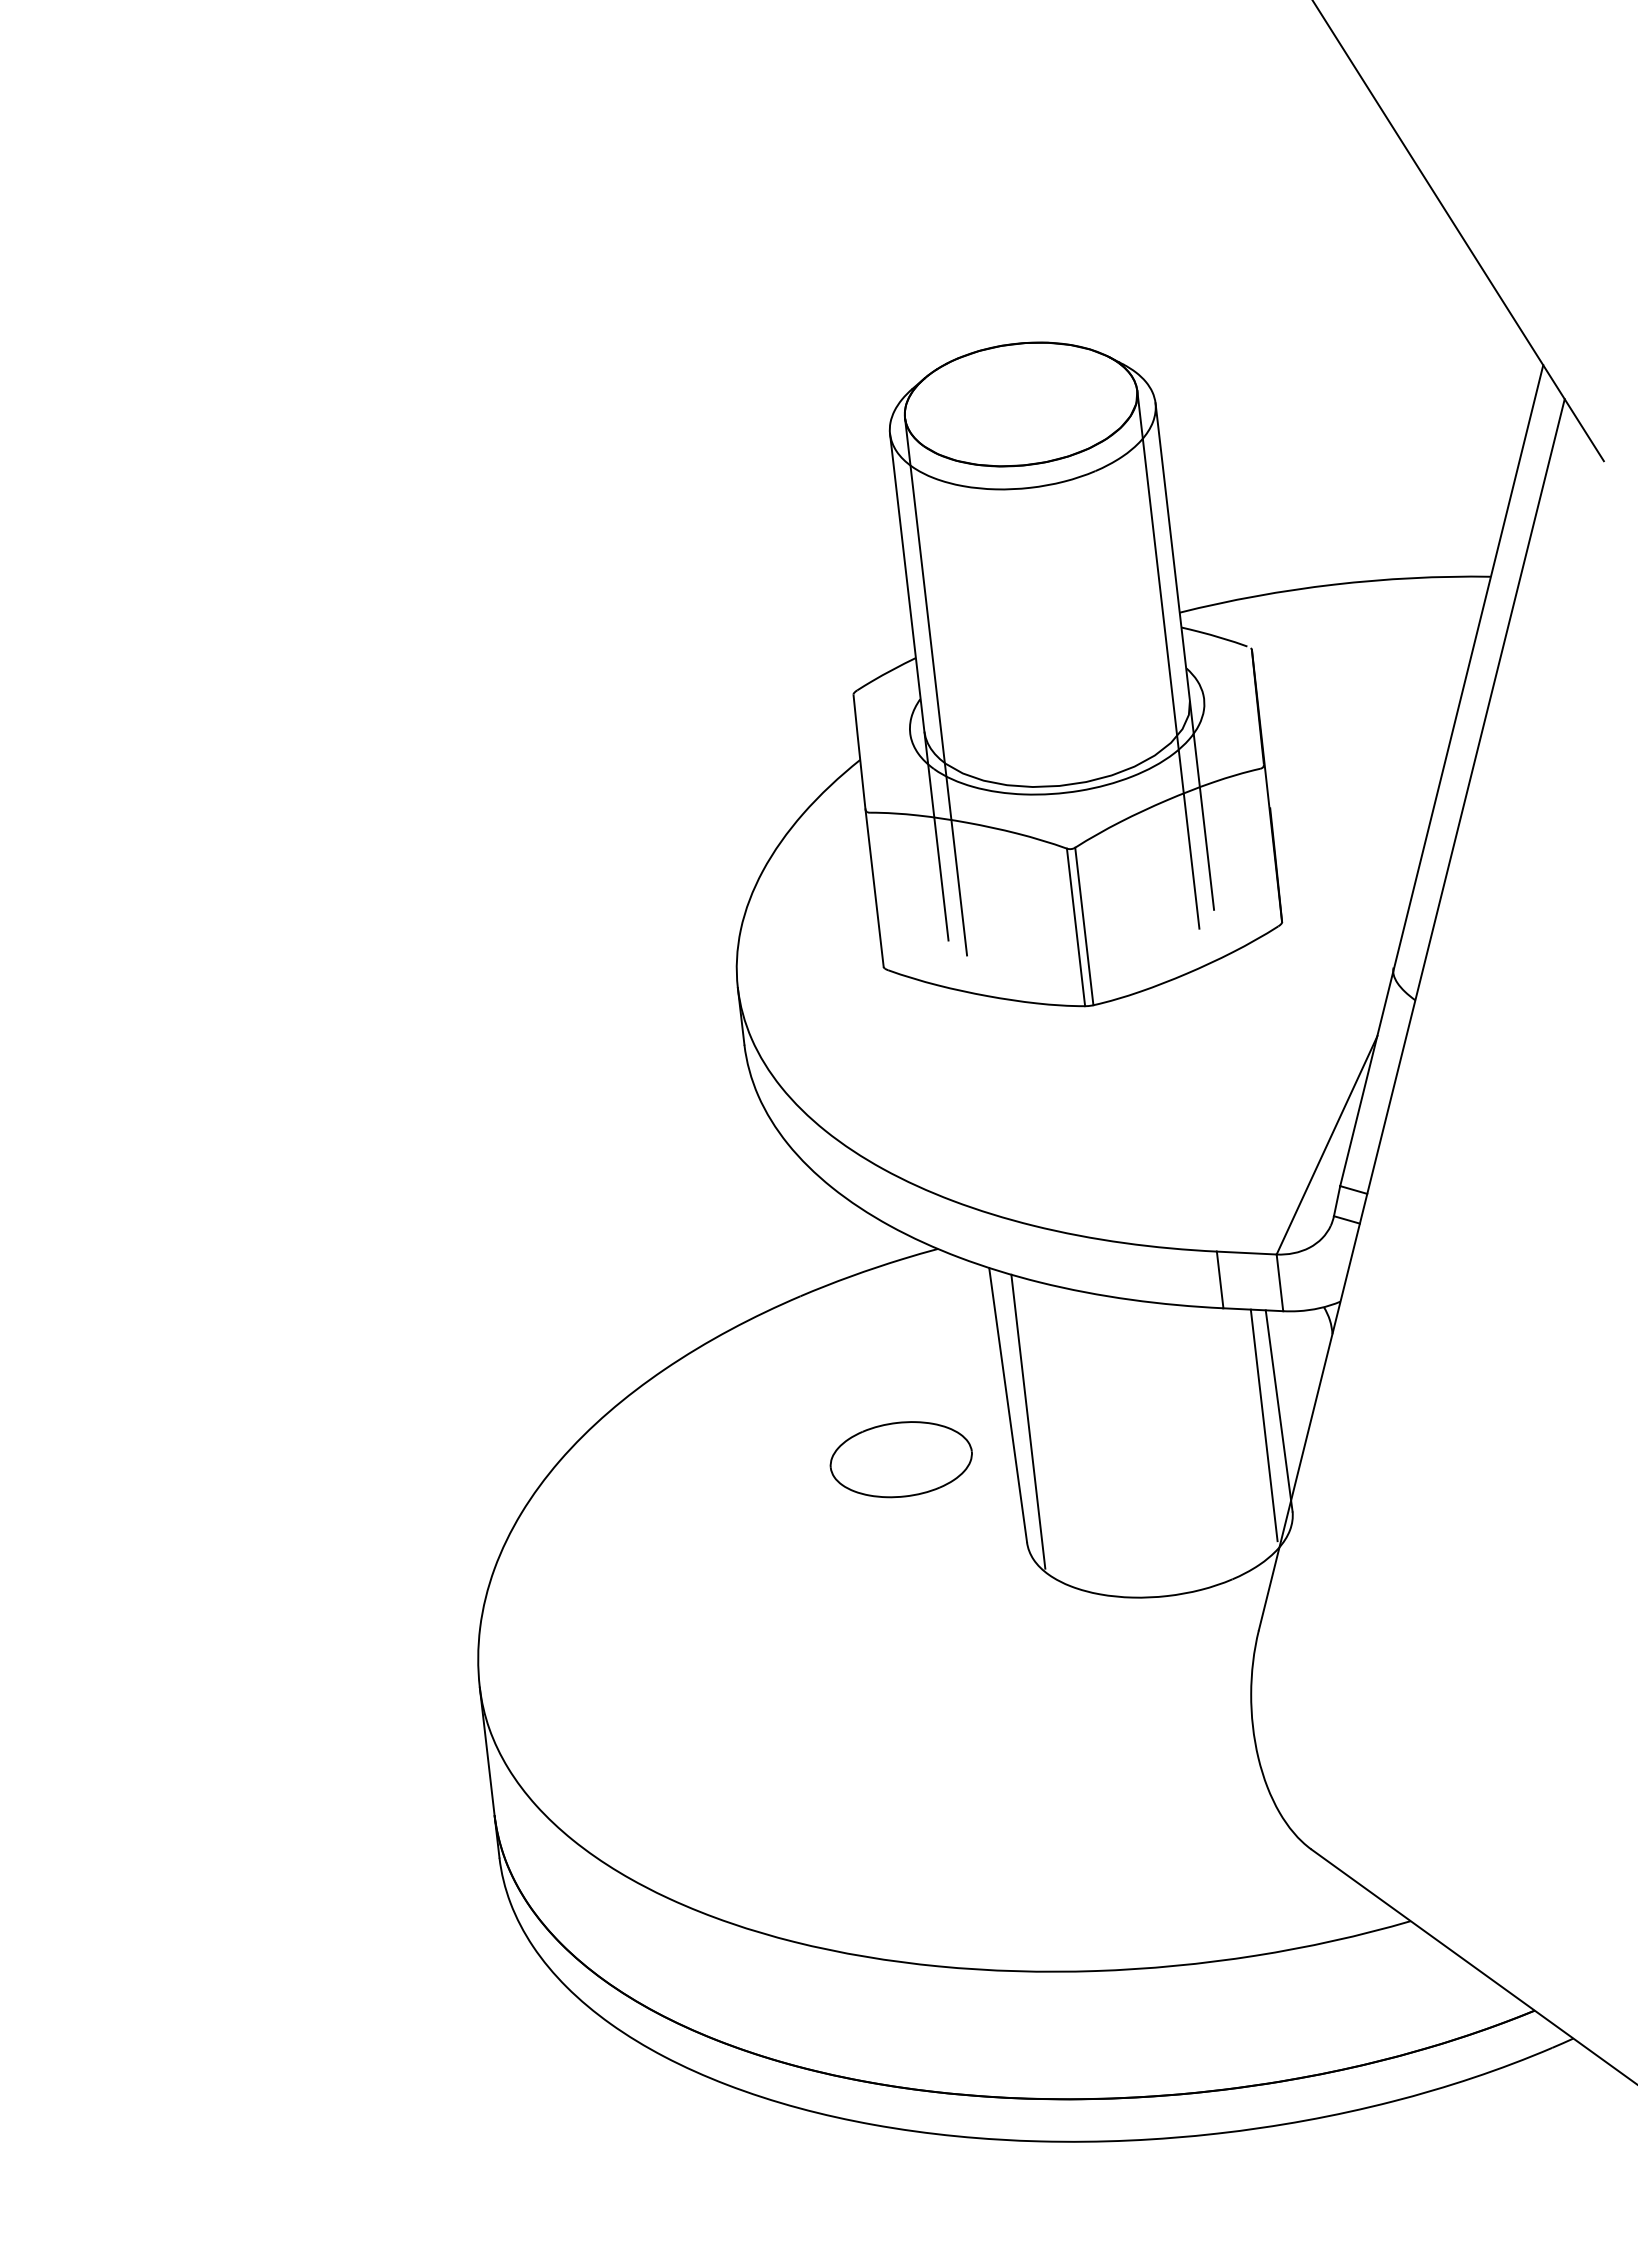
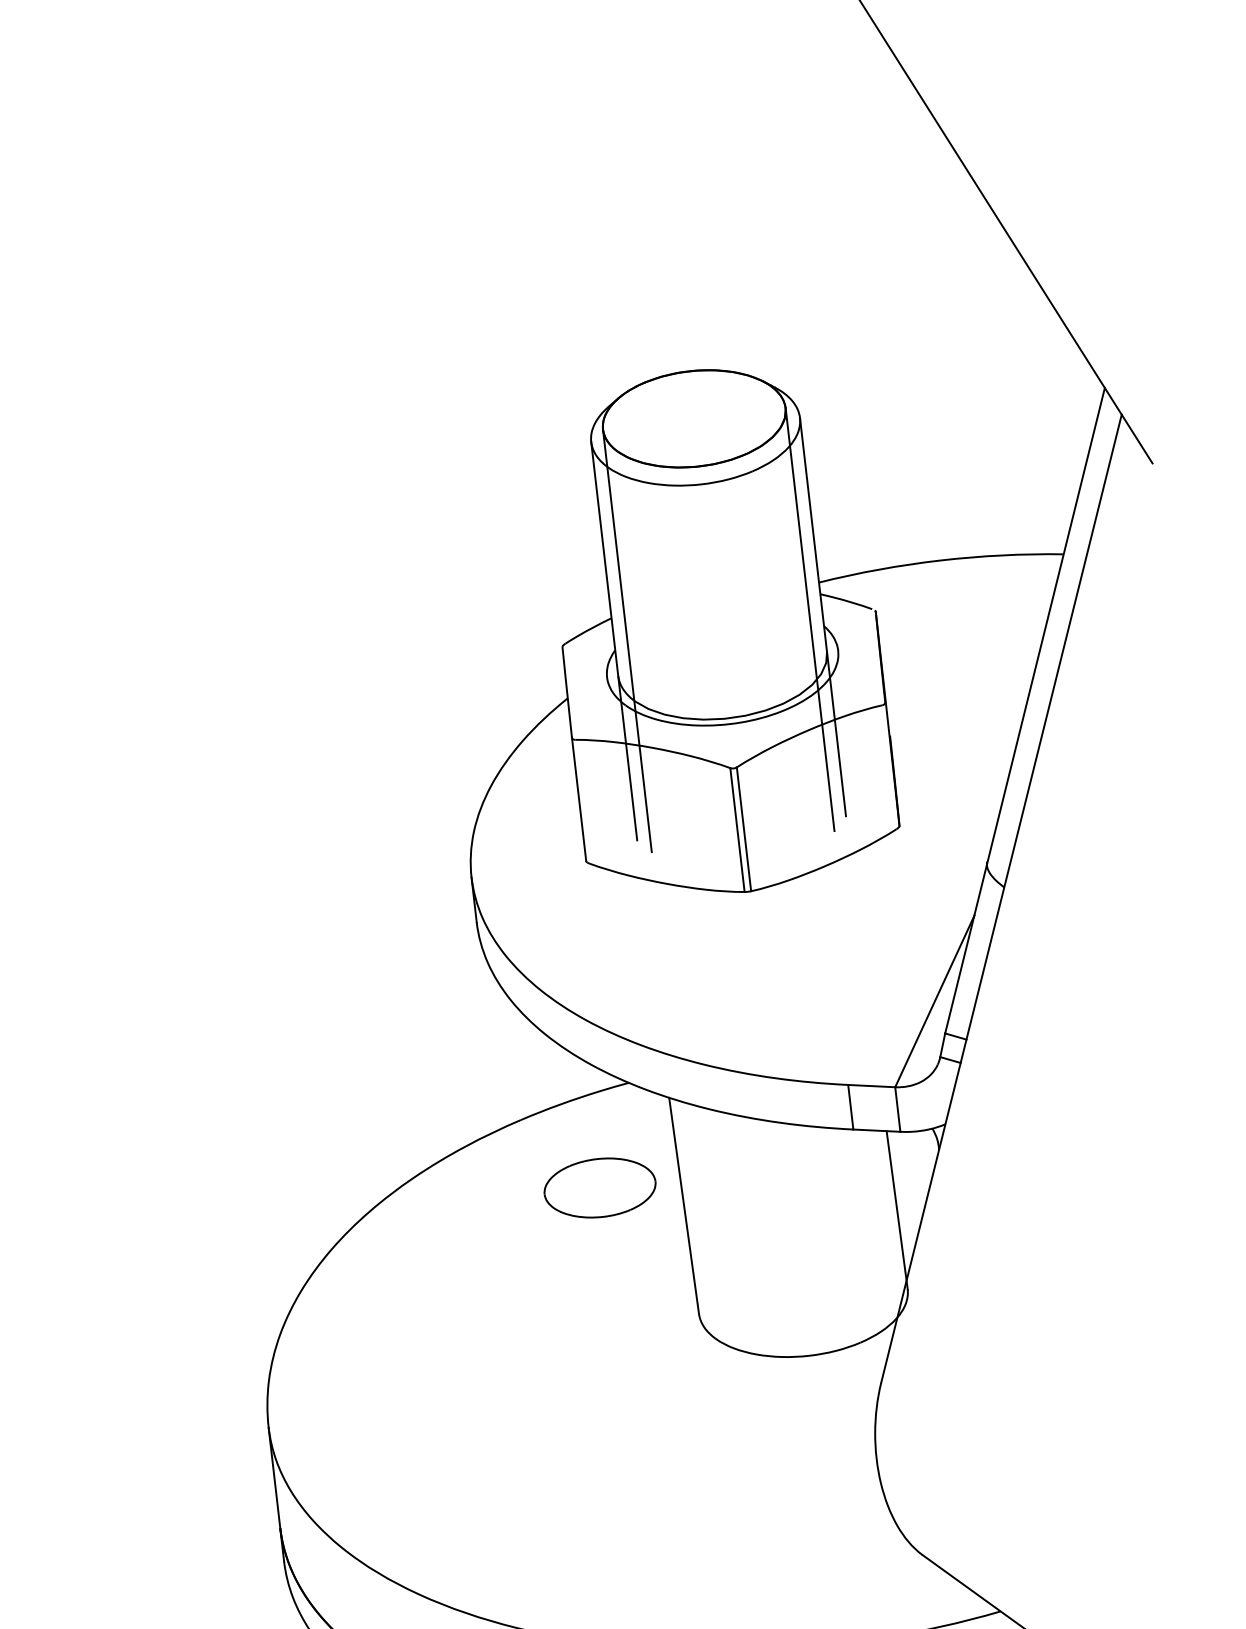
line: (1028, 1421) -> (700, 1218), removed
line: (1263, 1425) -> (884, 1221), removed
part: (900, 1459) -> (599, 1187), moved

